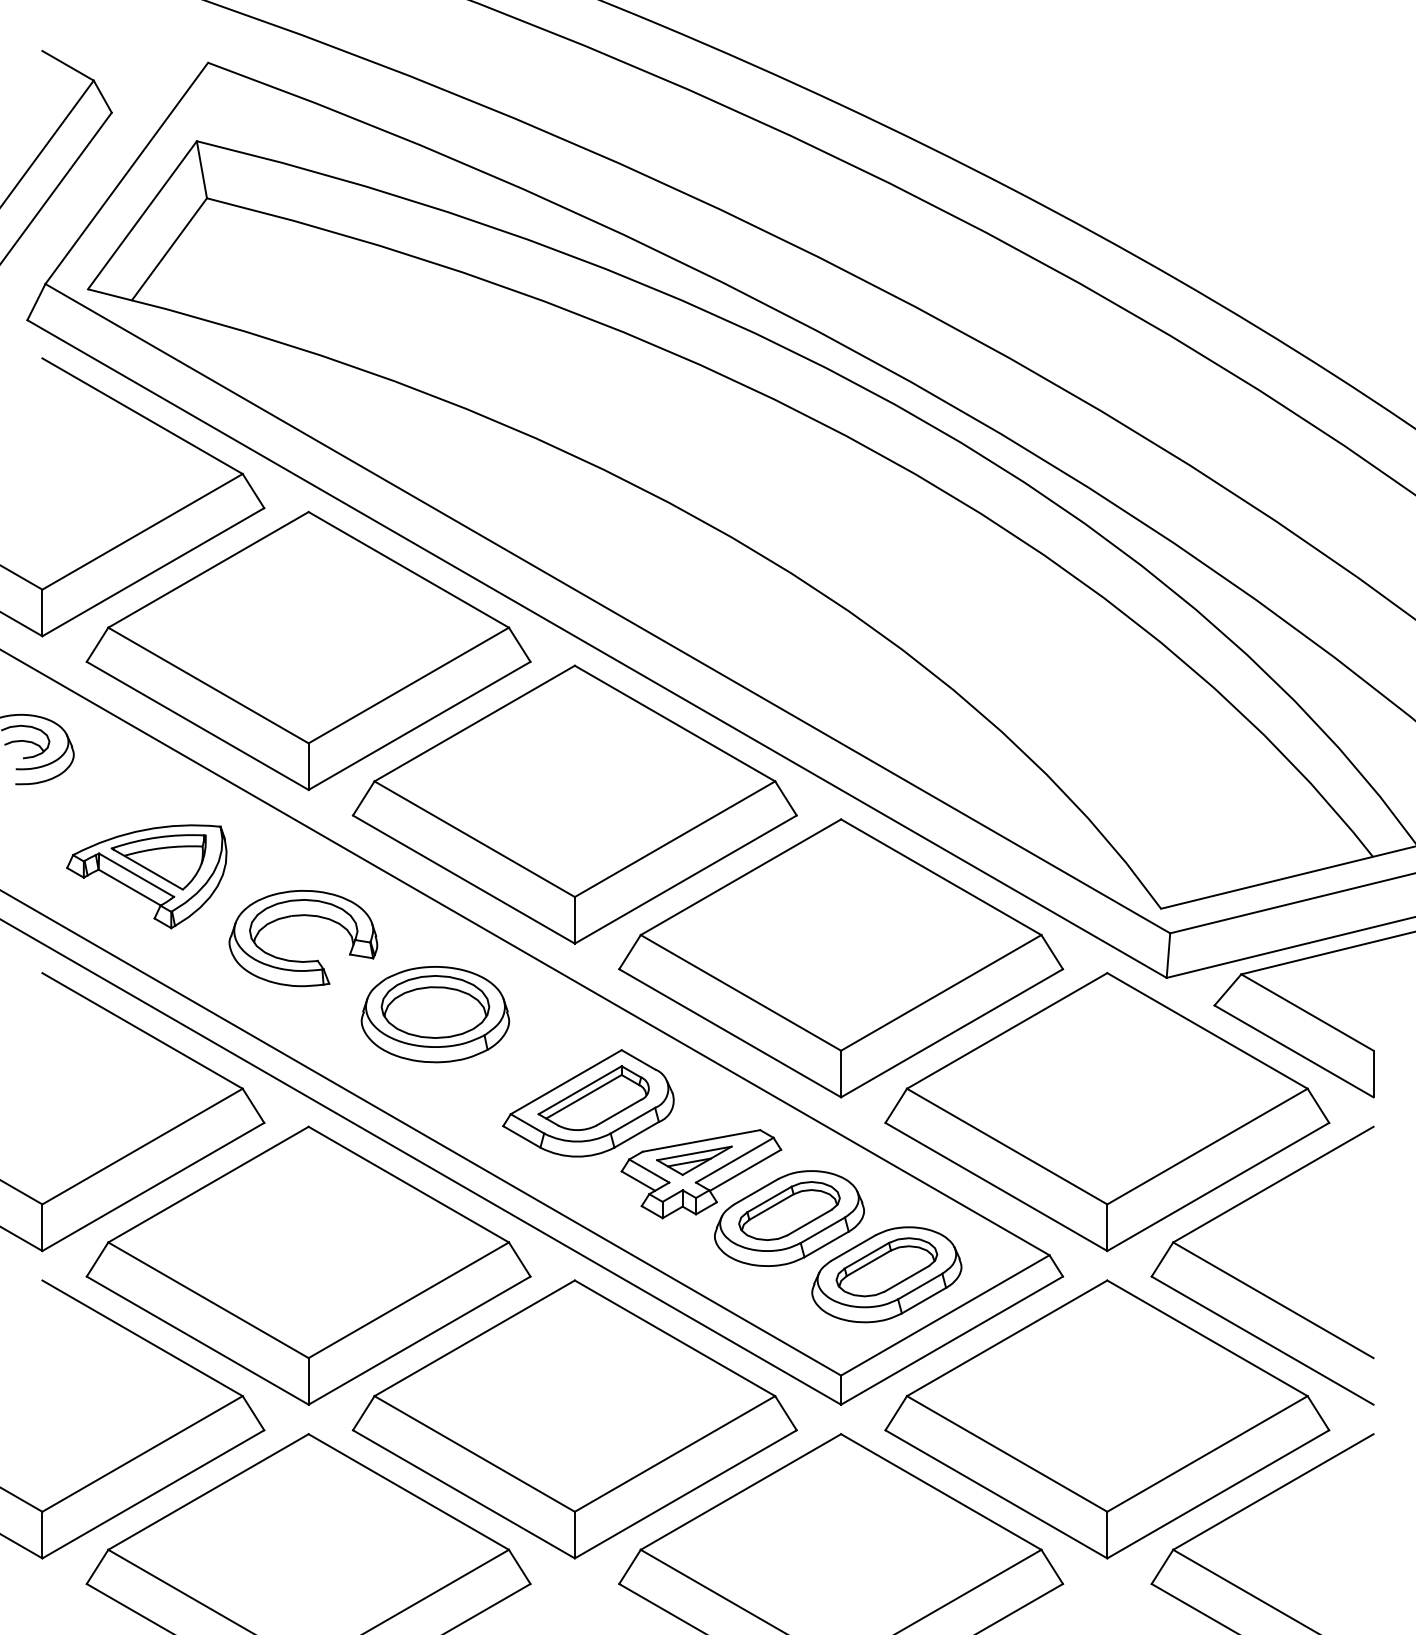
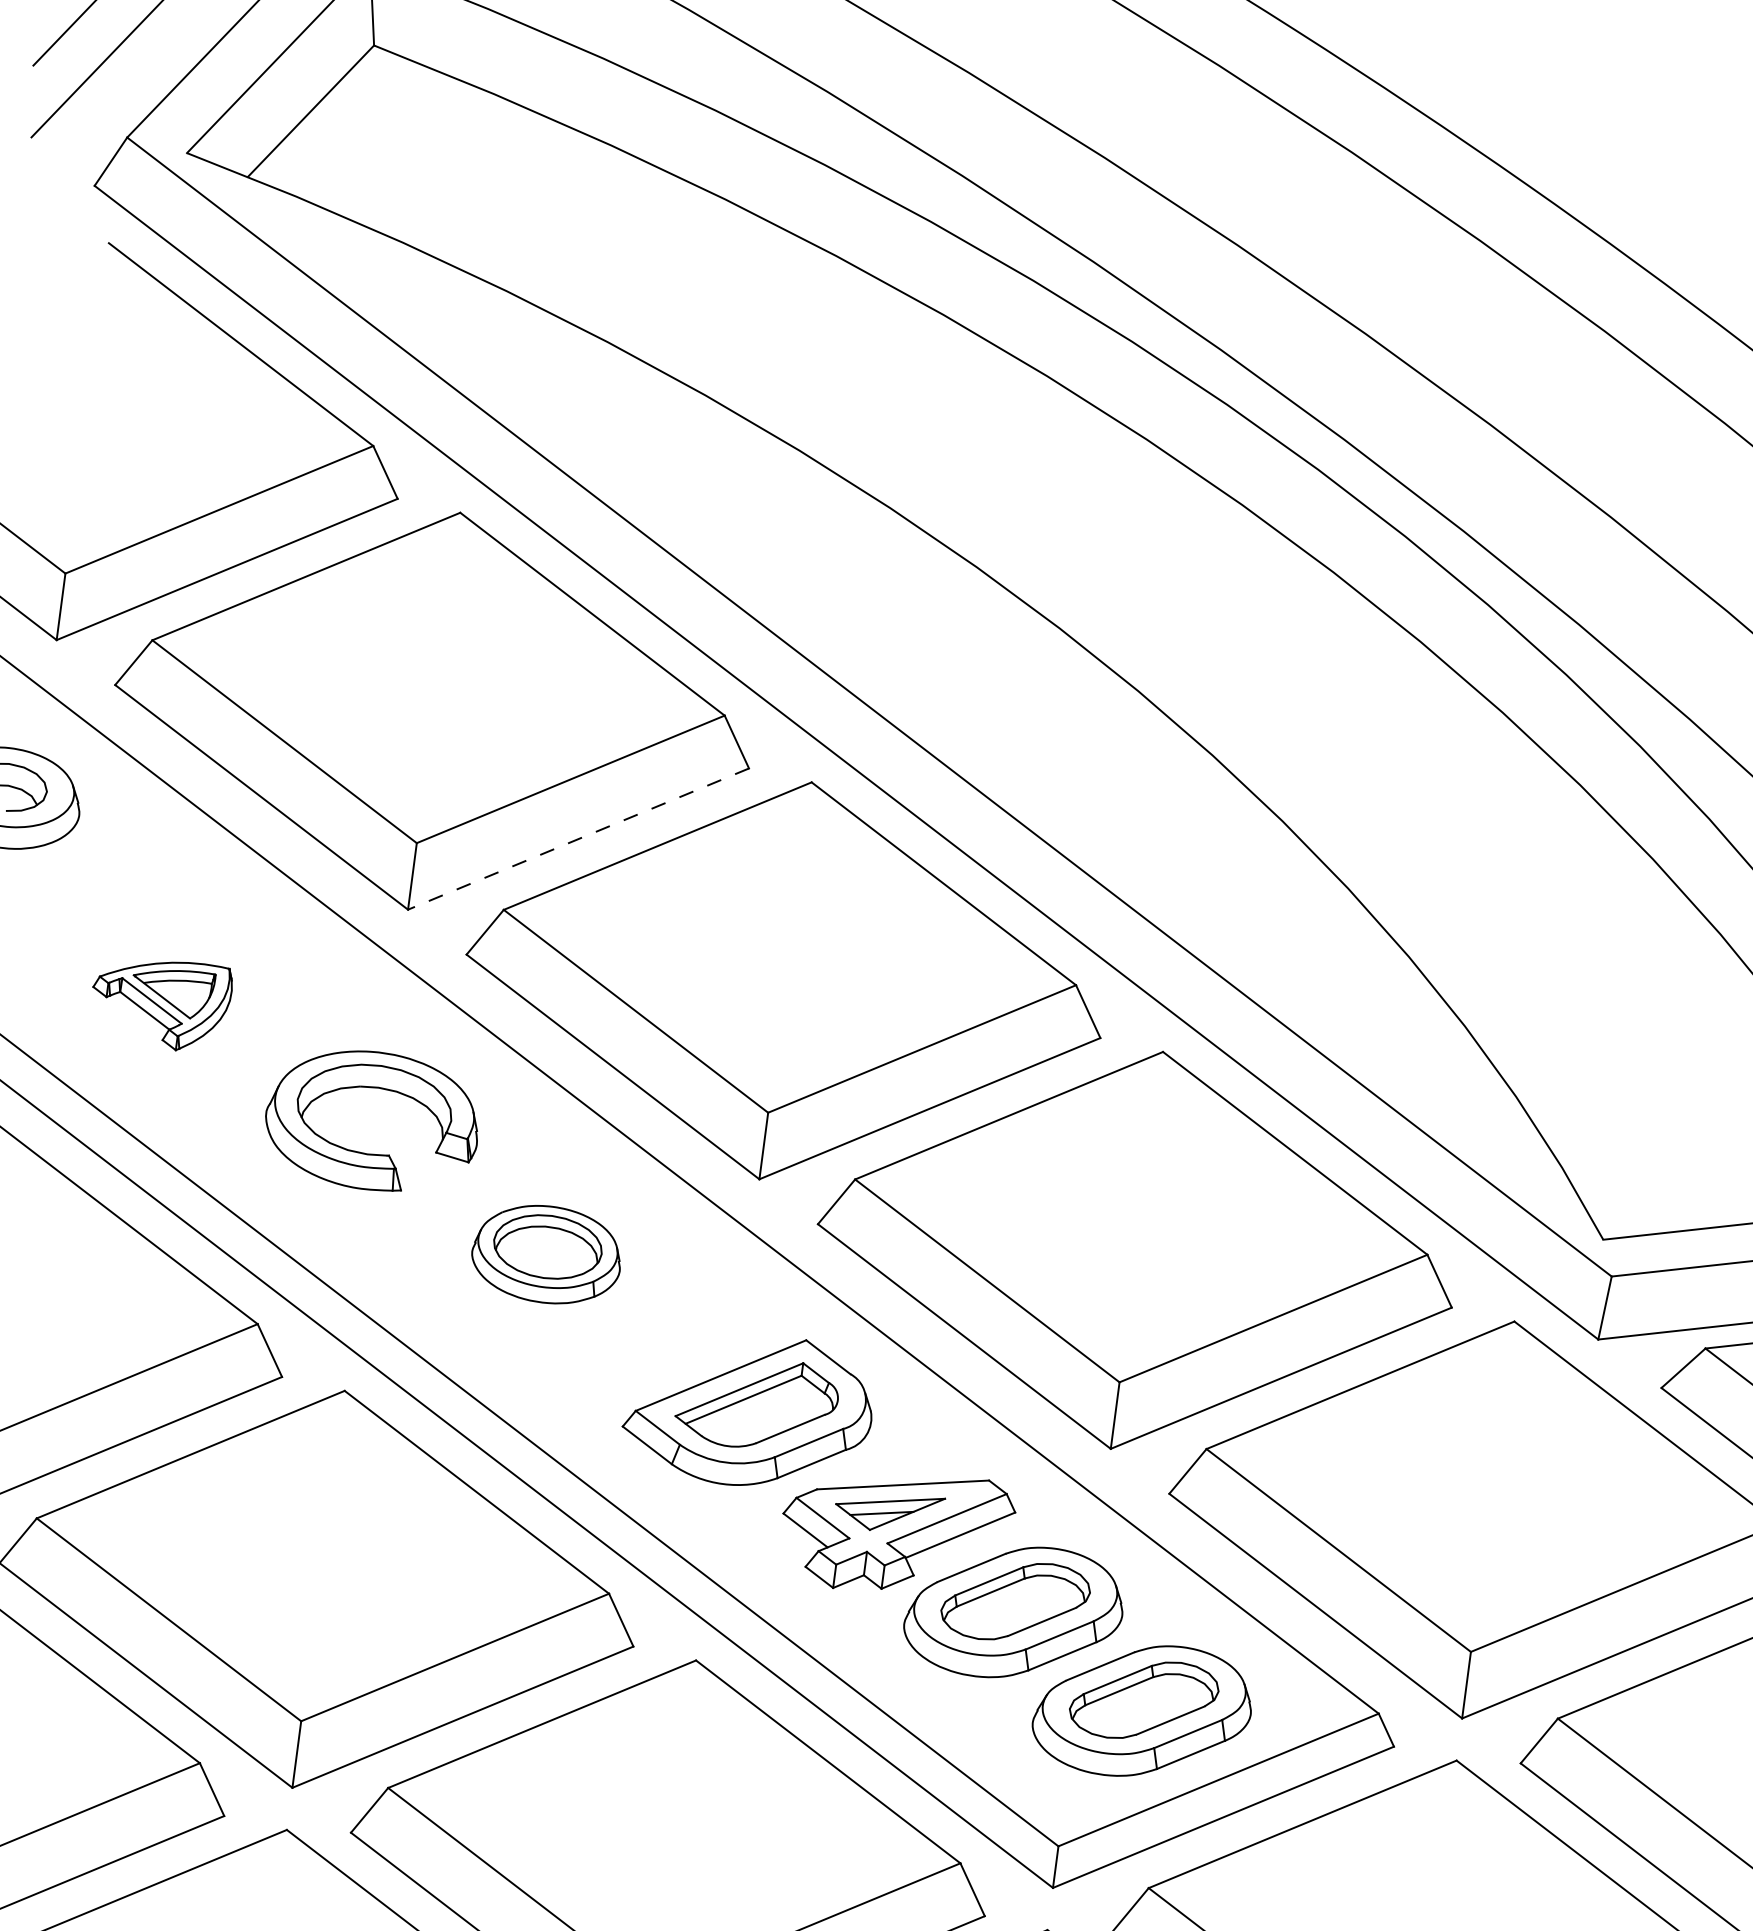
line: (419, 726) -> (578, 839), solid -> dashed
part: (146, 876) -> (160, 1002), size x0.6
part: (435, 1014) -> (547, 1254), size x0.7

